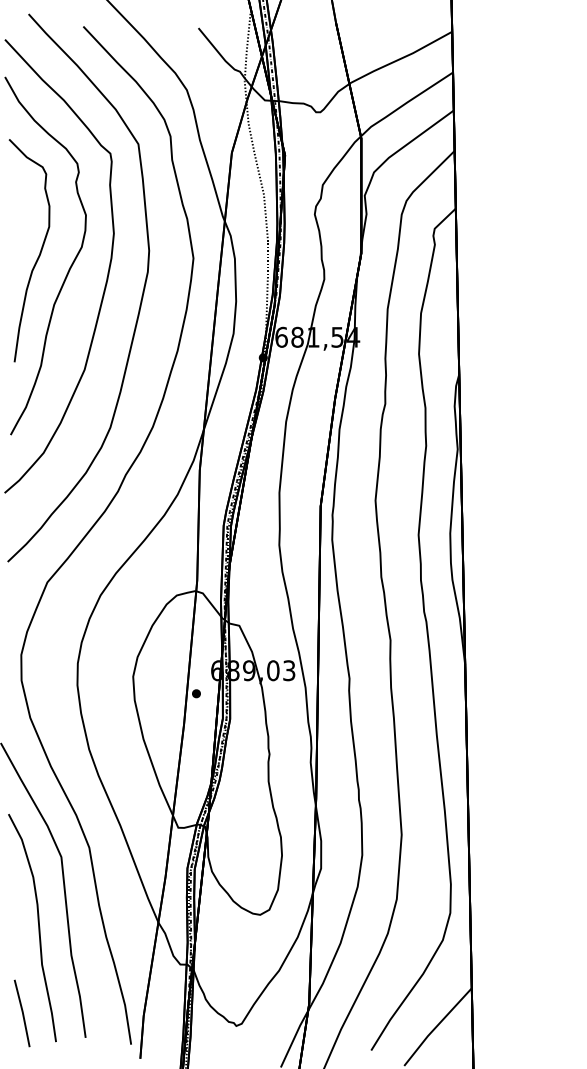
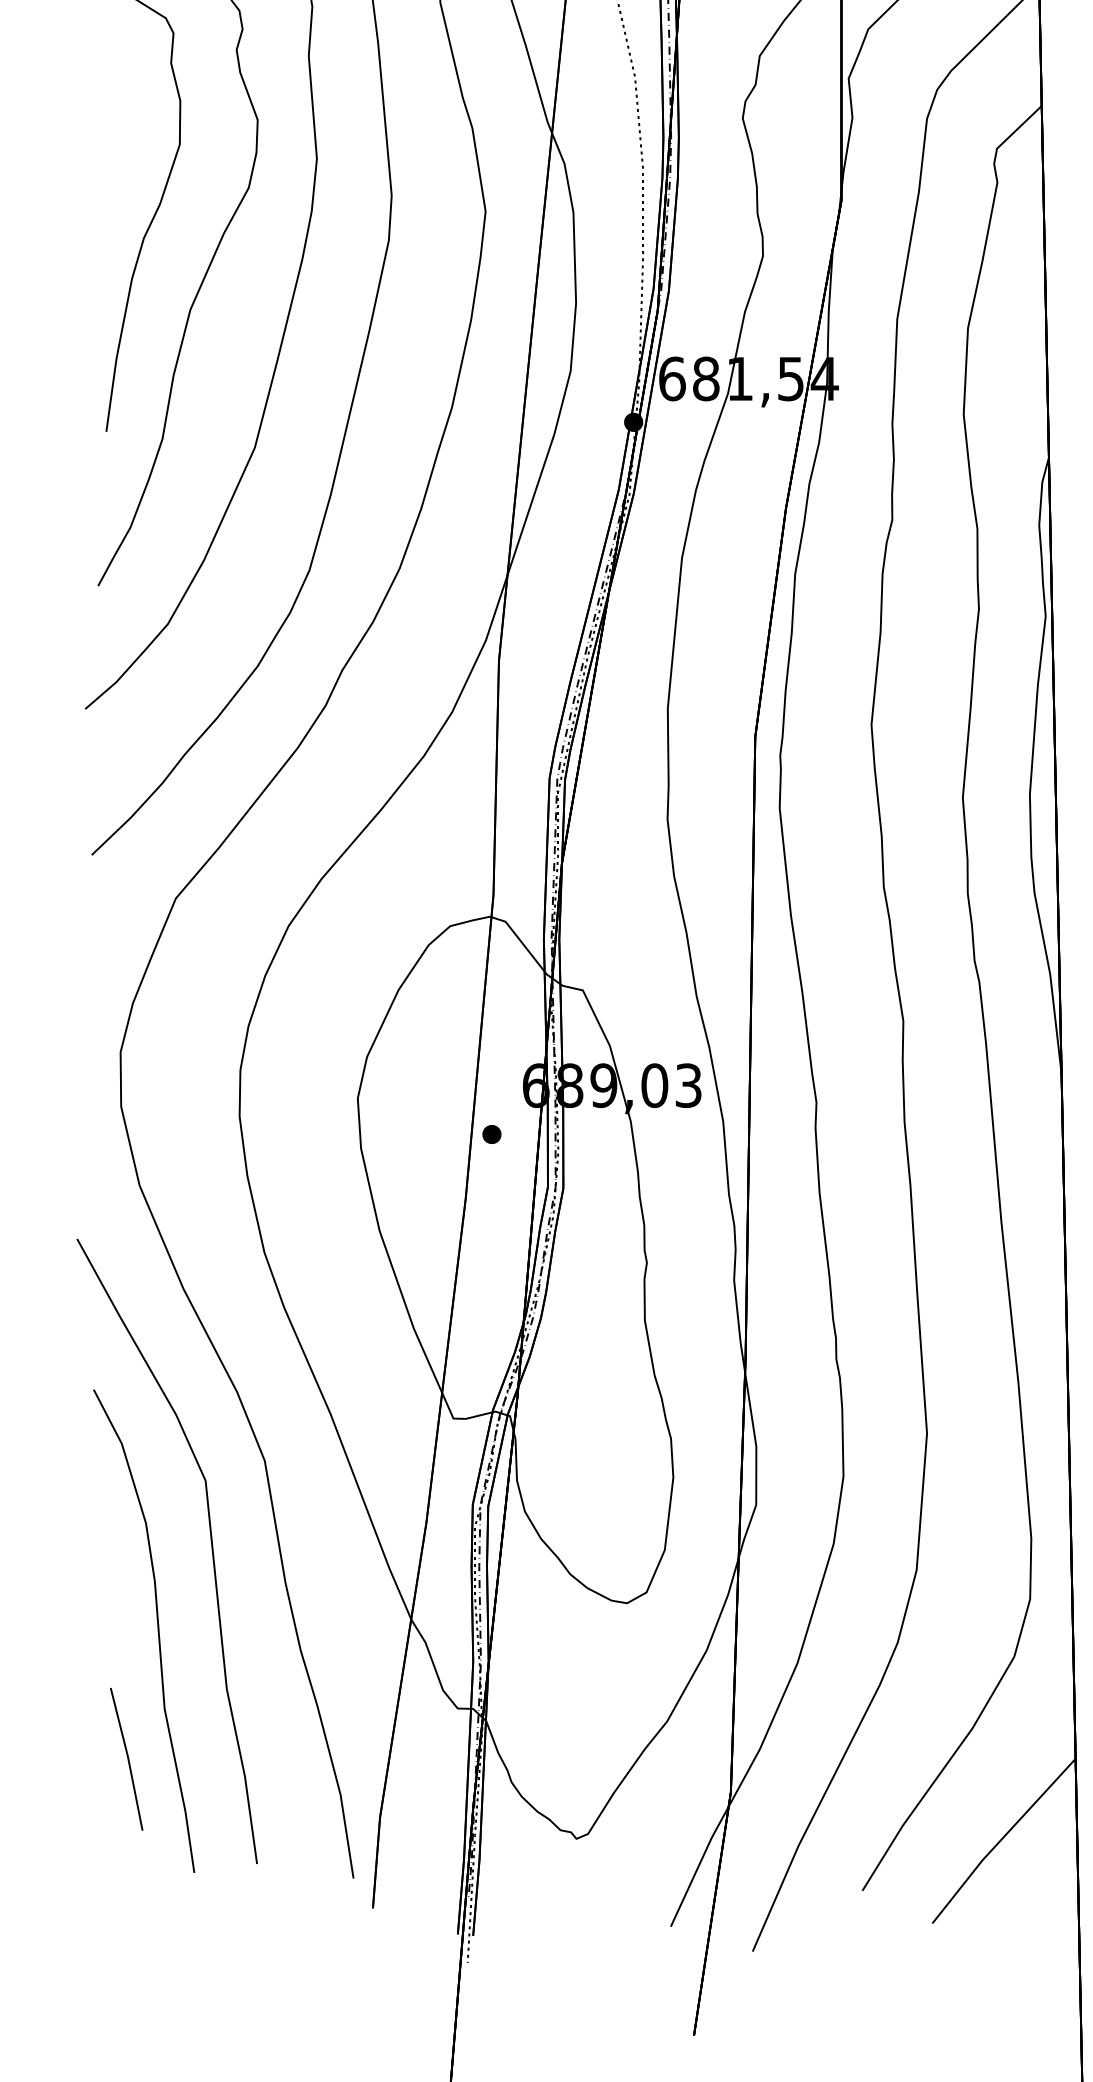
line: (21, 1012) -> (125, 1757), moved

